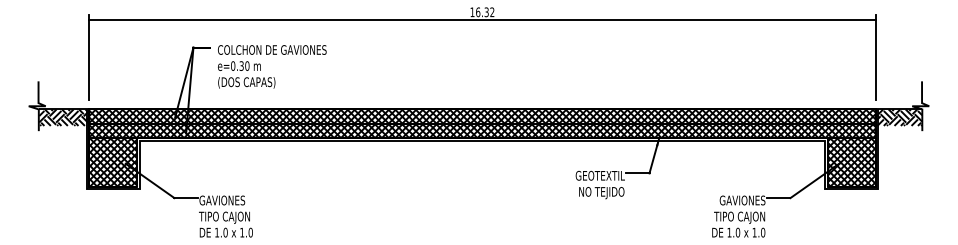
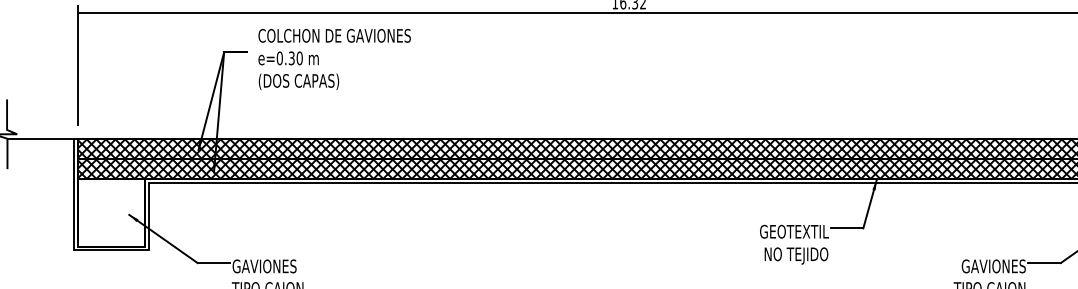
text: (272, 66) -> (334, 58), moved
hatch: (63, 117) -> (42, 150), removed
hatch: (112, 162) -> (110, 213), removed

